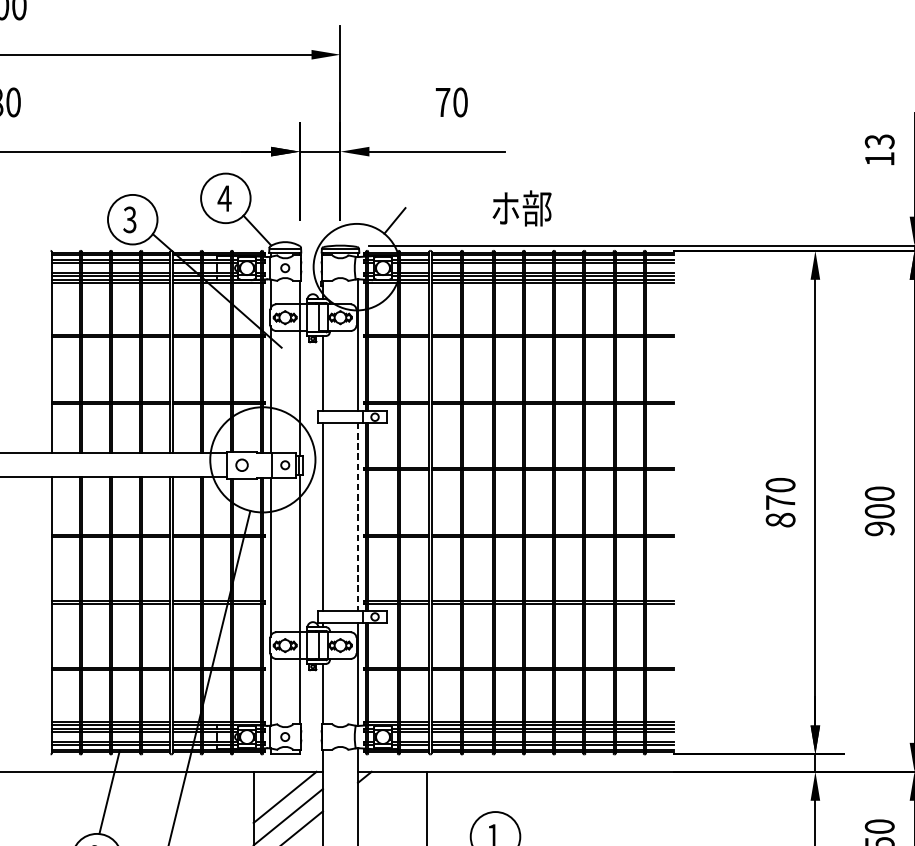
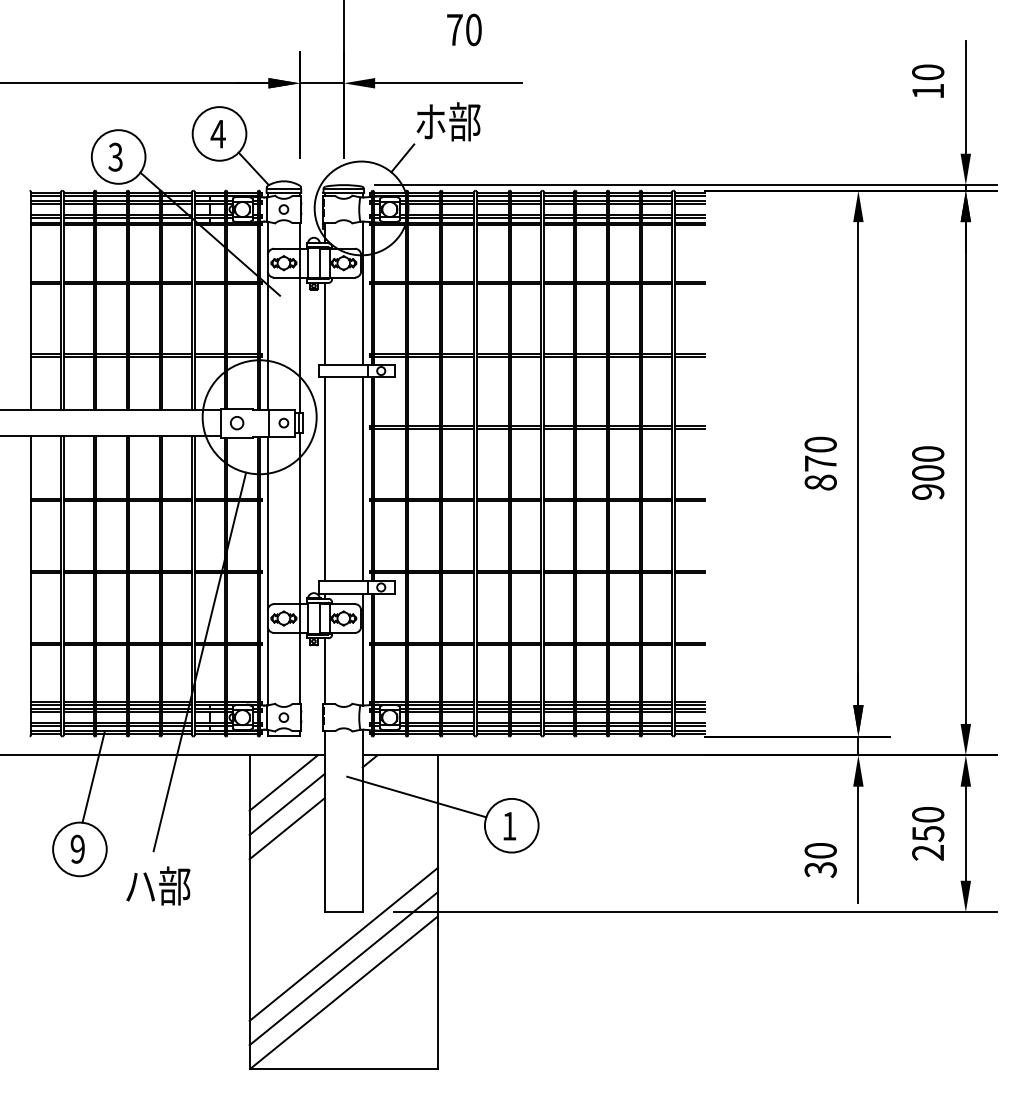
text: (880, 141) -> (928, 72), 13 -> 10
text: (522, 208) -> (448, 121), moved
line: (357, 517) -> (362, 479), dashed -> solid
line: (407, 809) -> (416, 796), added

